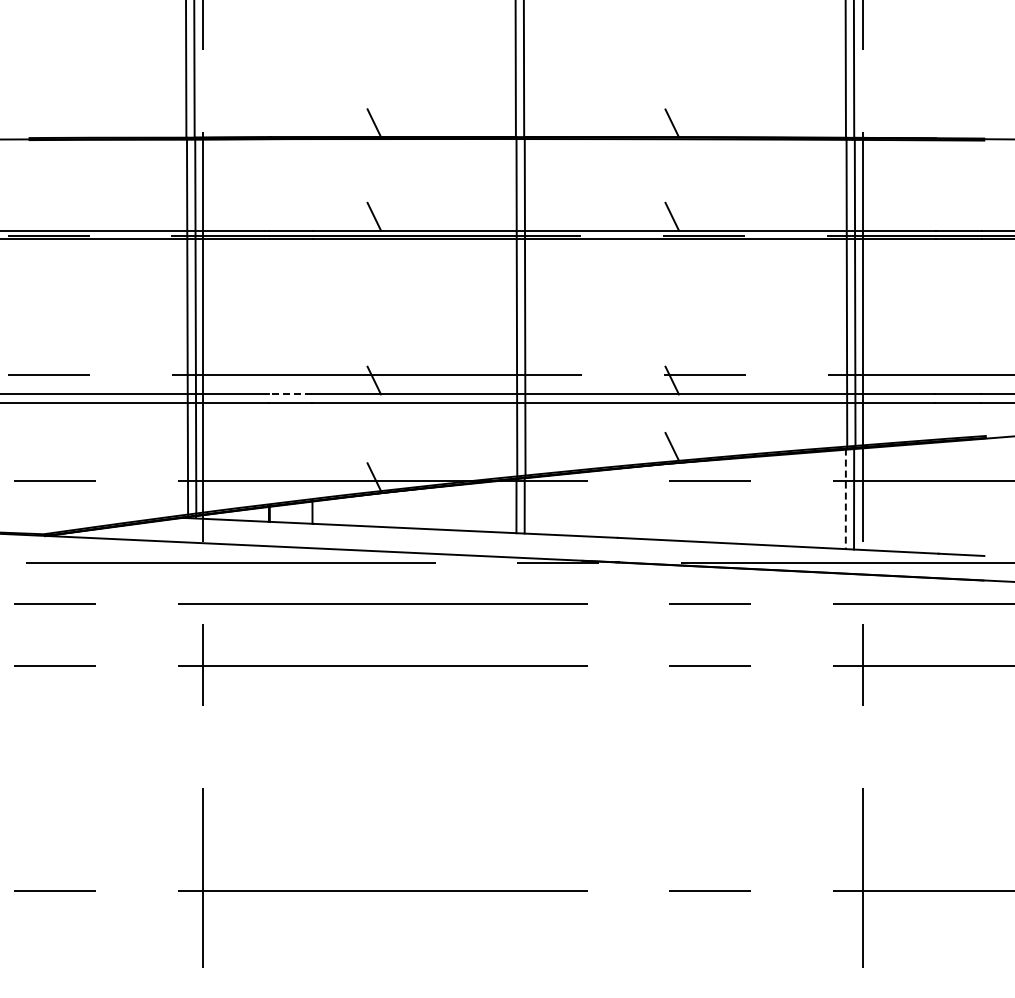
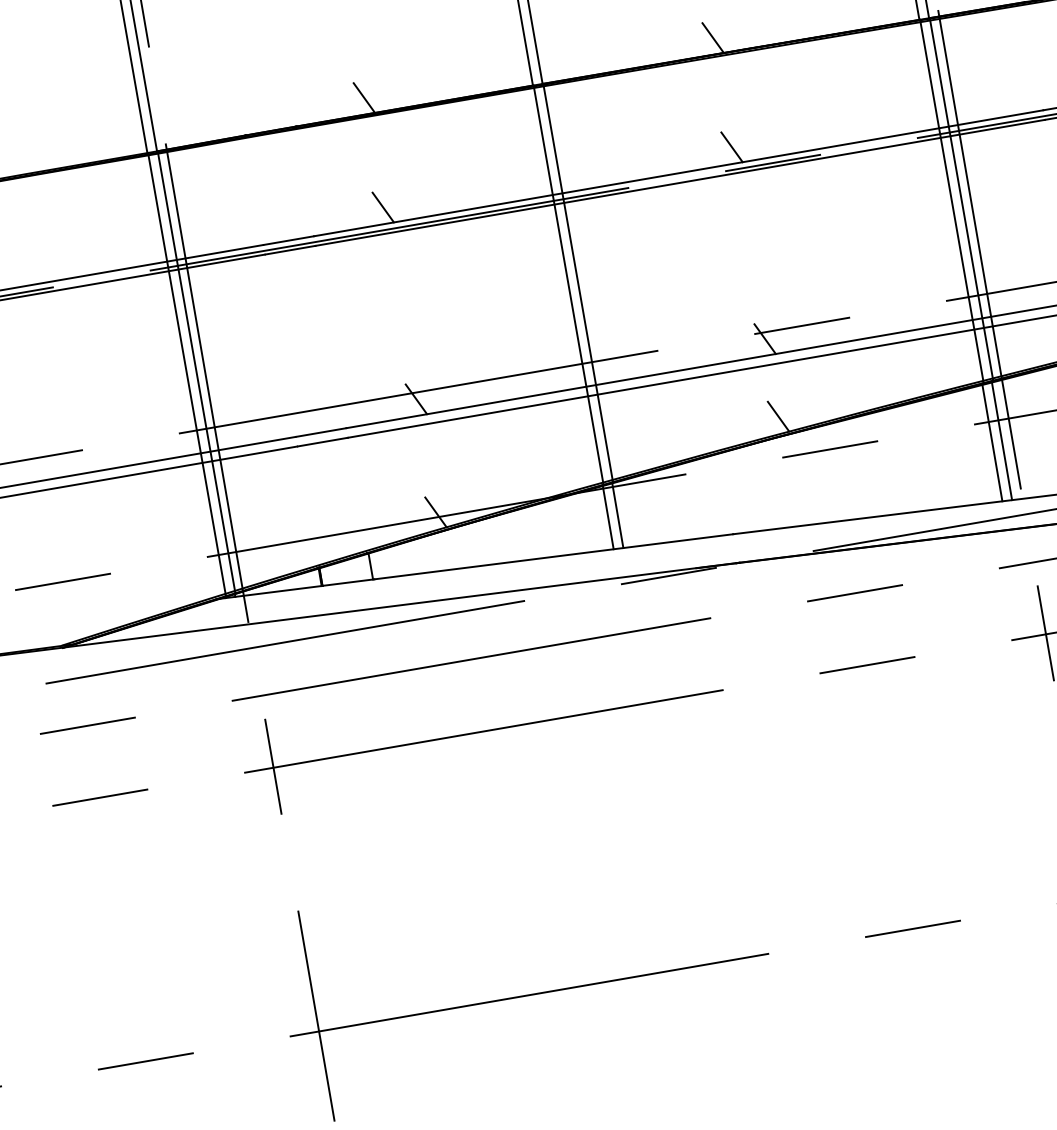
line: (290, 394) -> (321, 432), dashed -> solid
line: (845, 499) -> (992, 443), dashed -> solid

